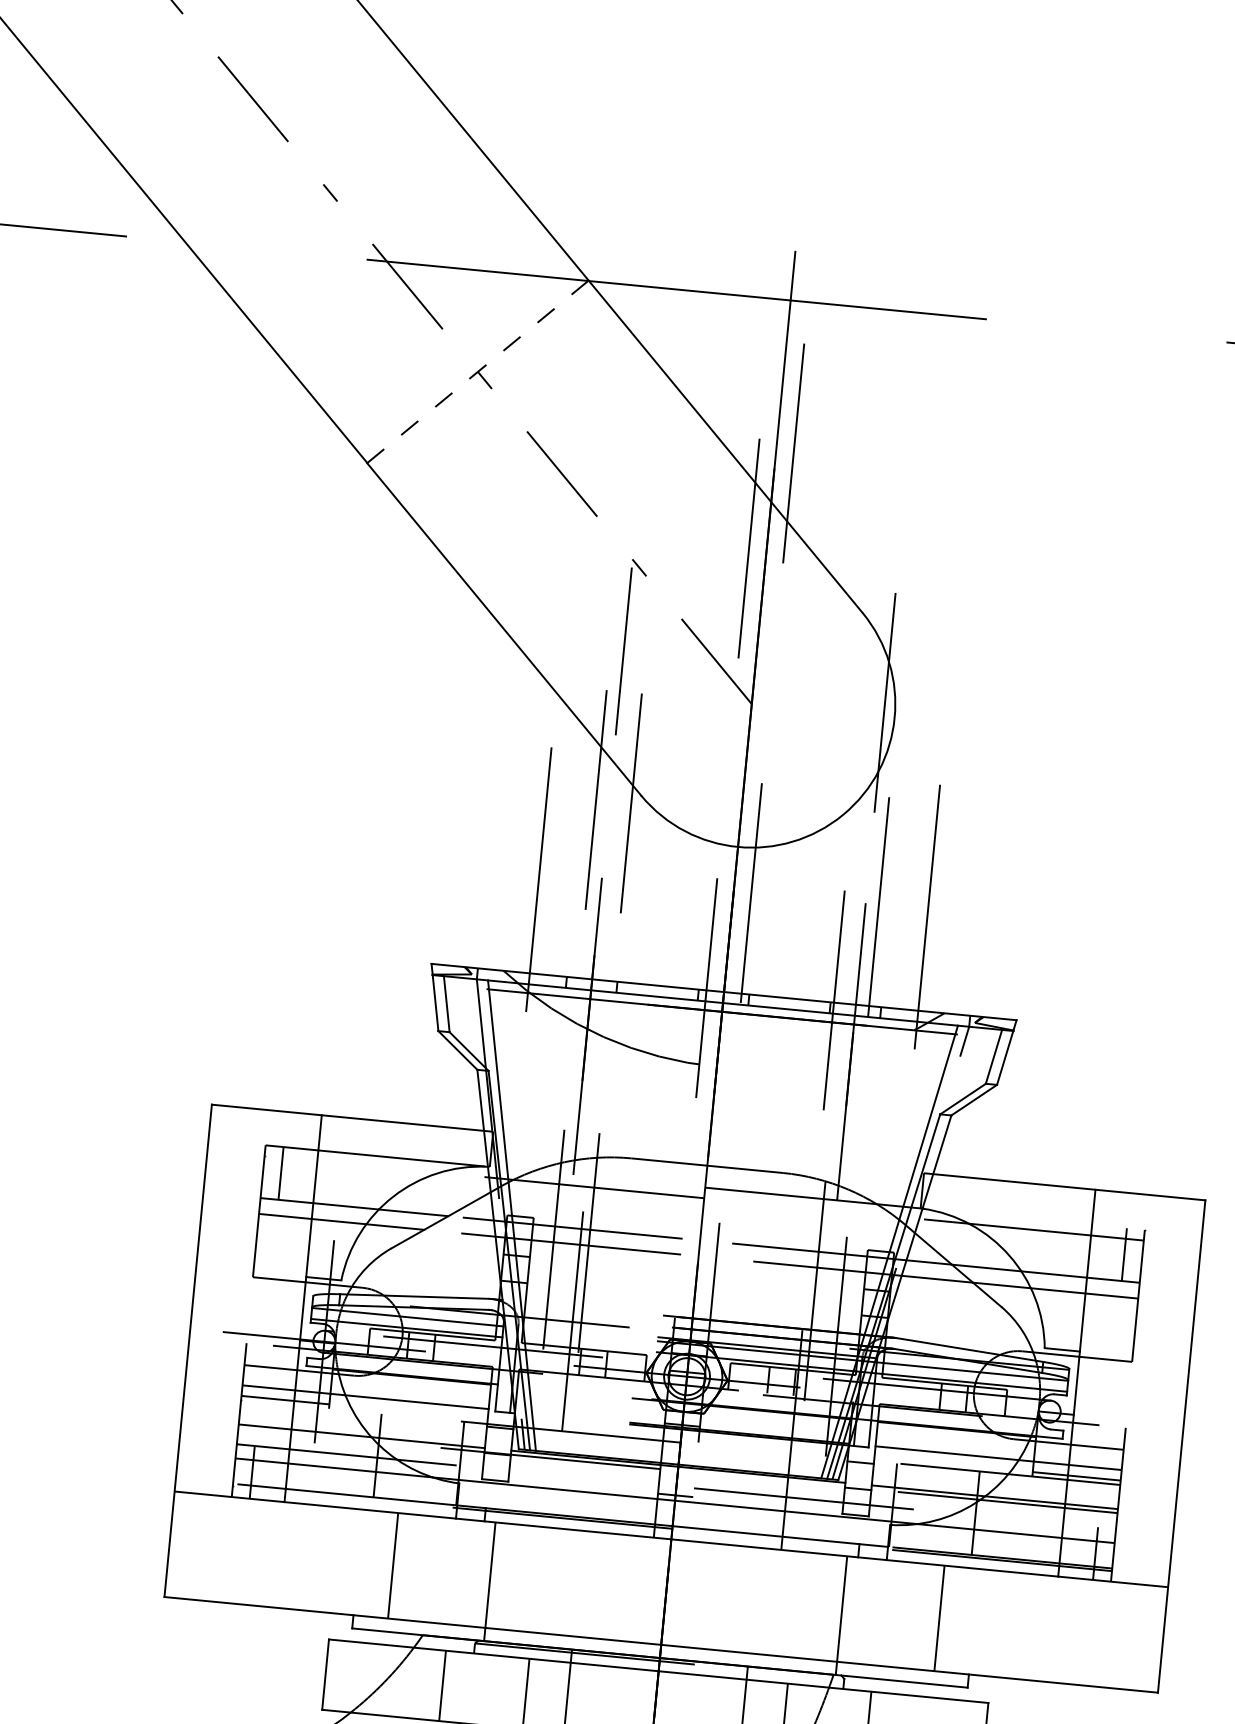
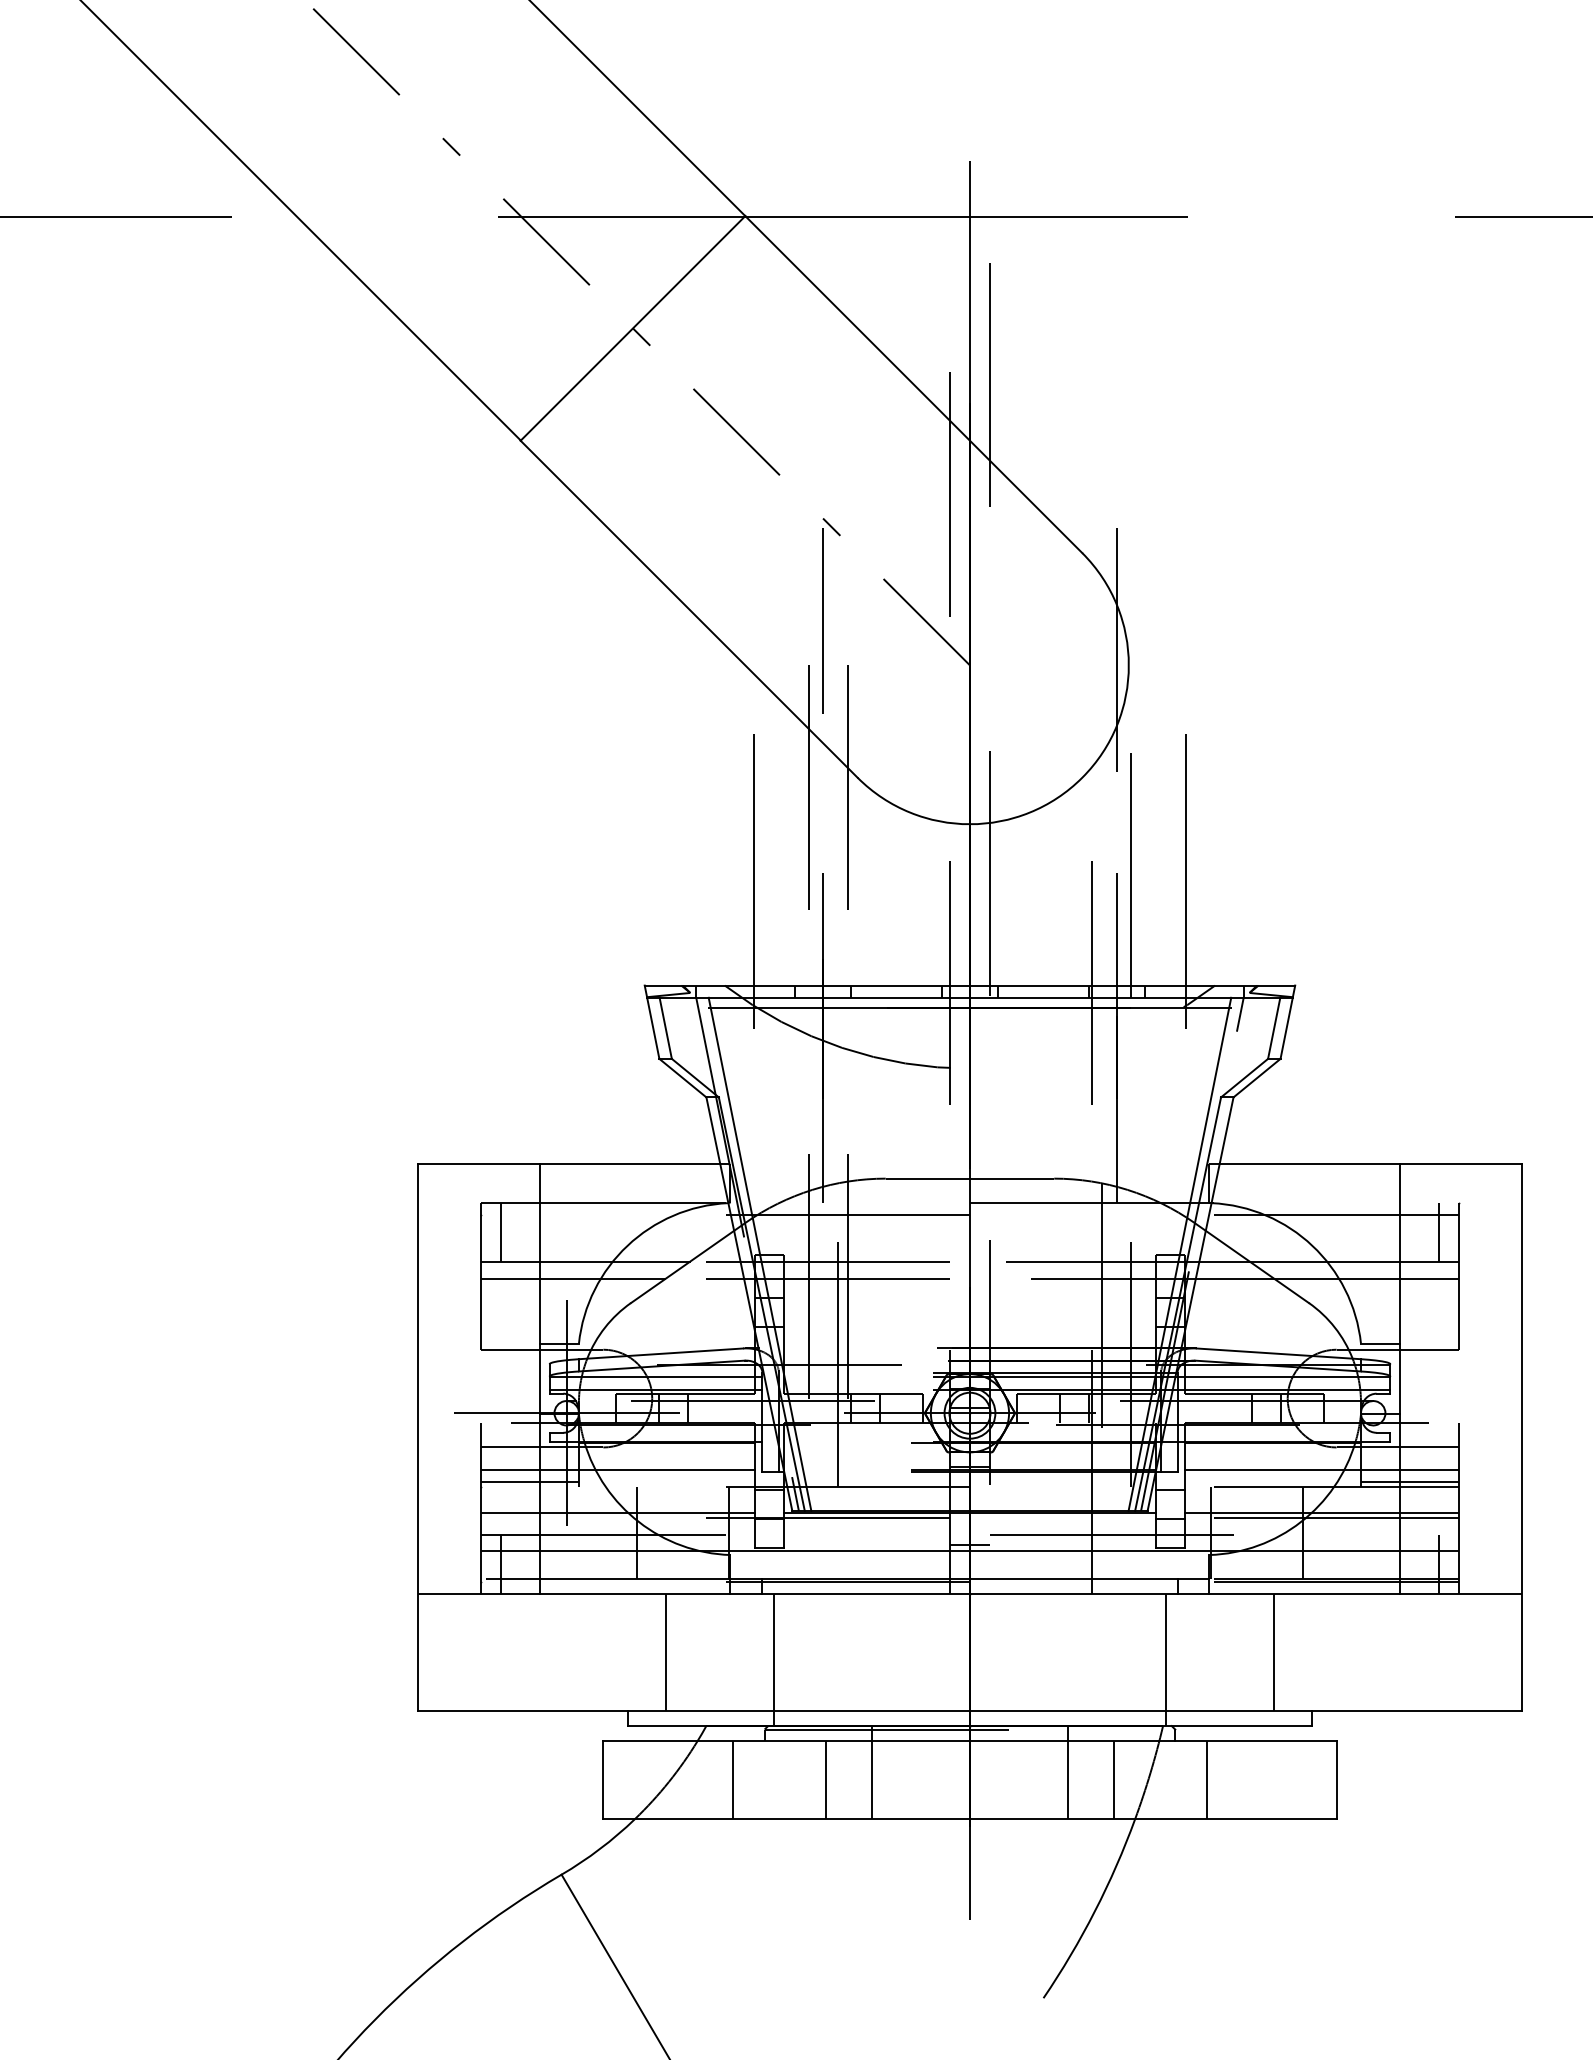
line: (477, 371) -> (632, 328), dashed -> solid

